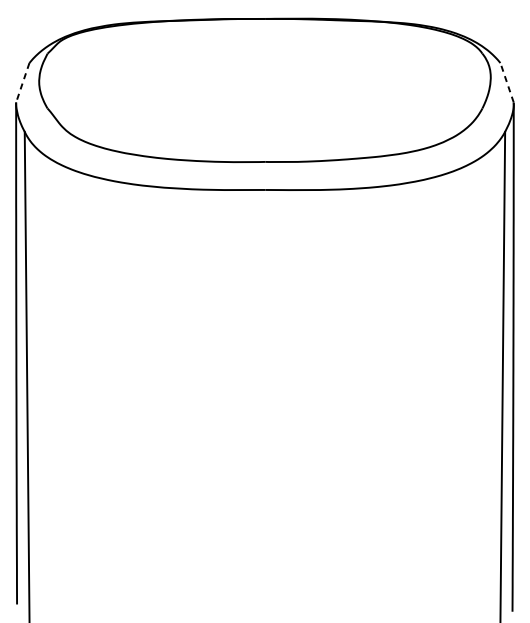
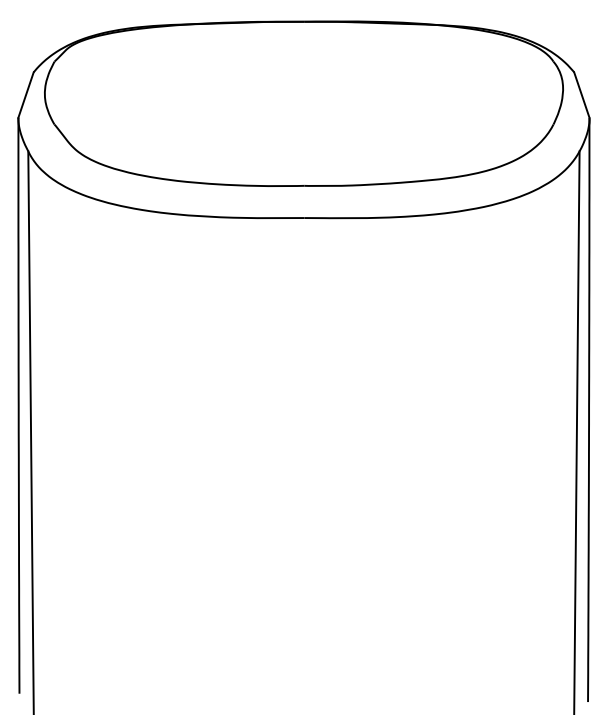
line: (23, 83) -> (26, 95), dashed -> solid
line: (506, 83) -> (581, 95), dashed -> solid

